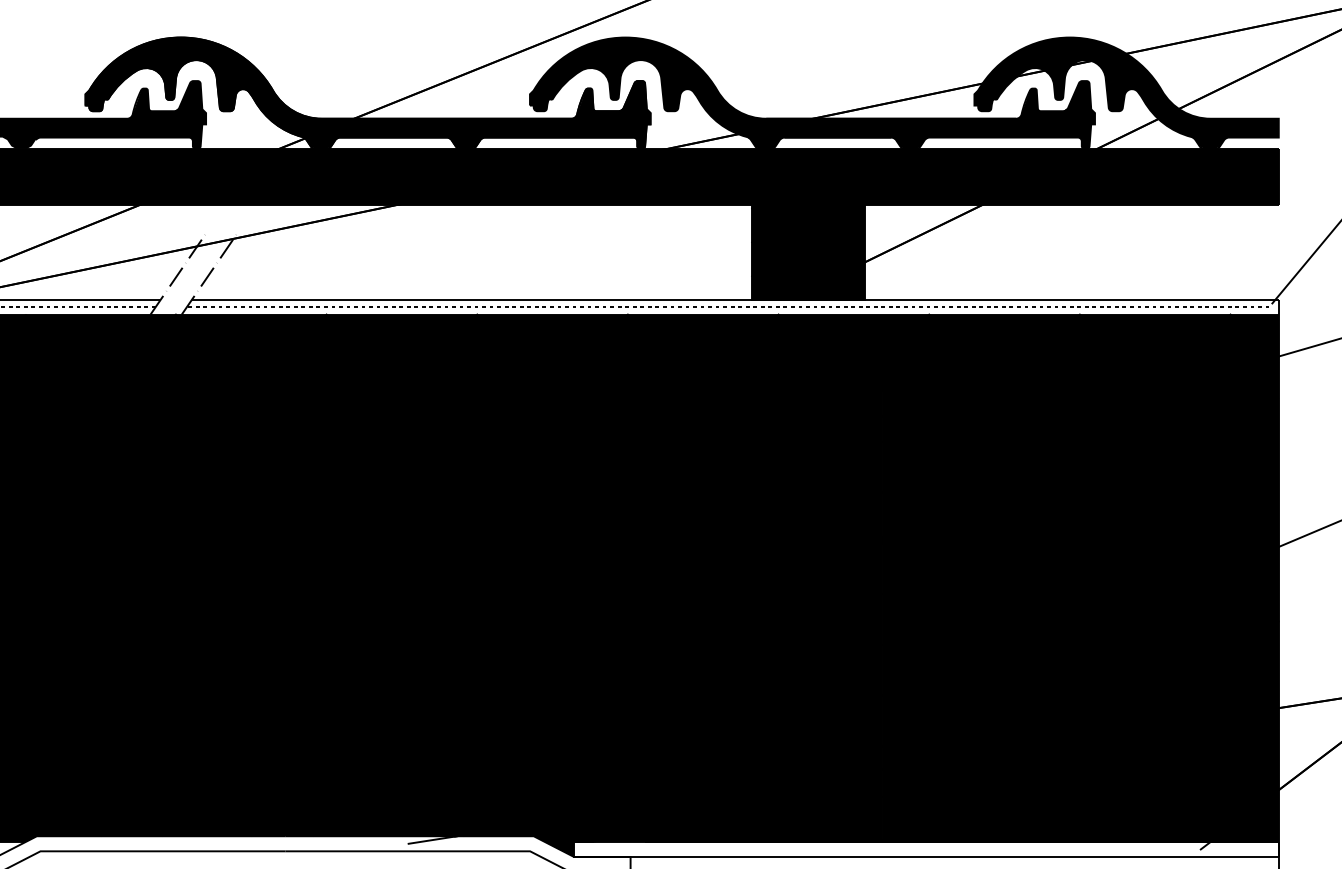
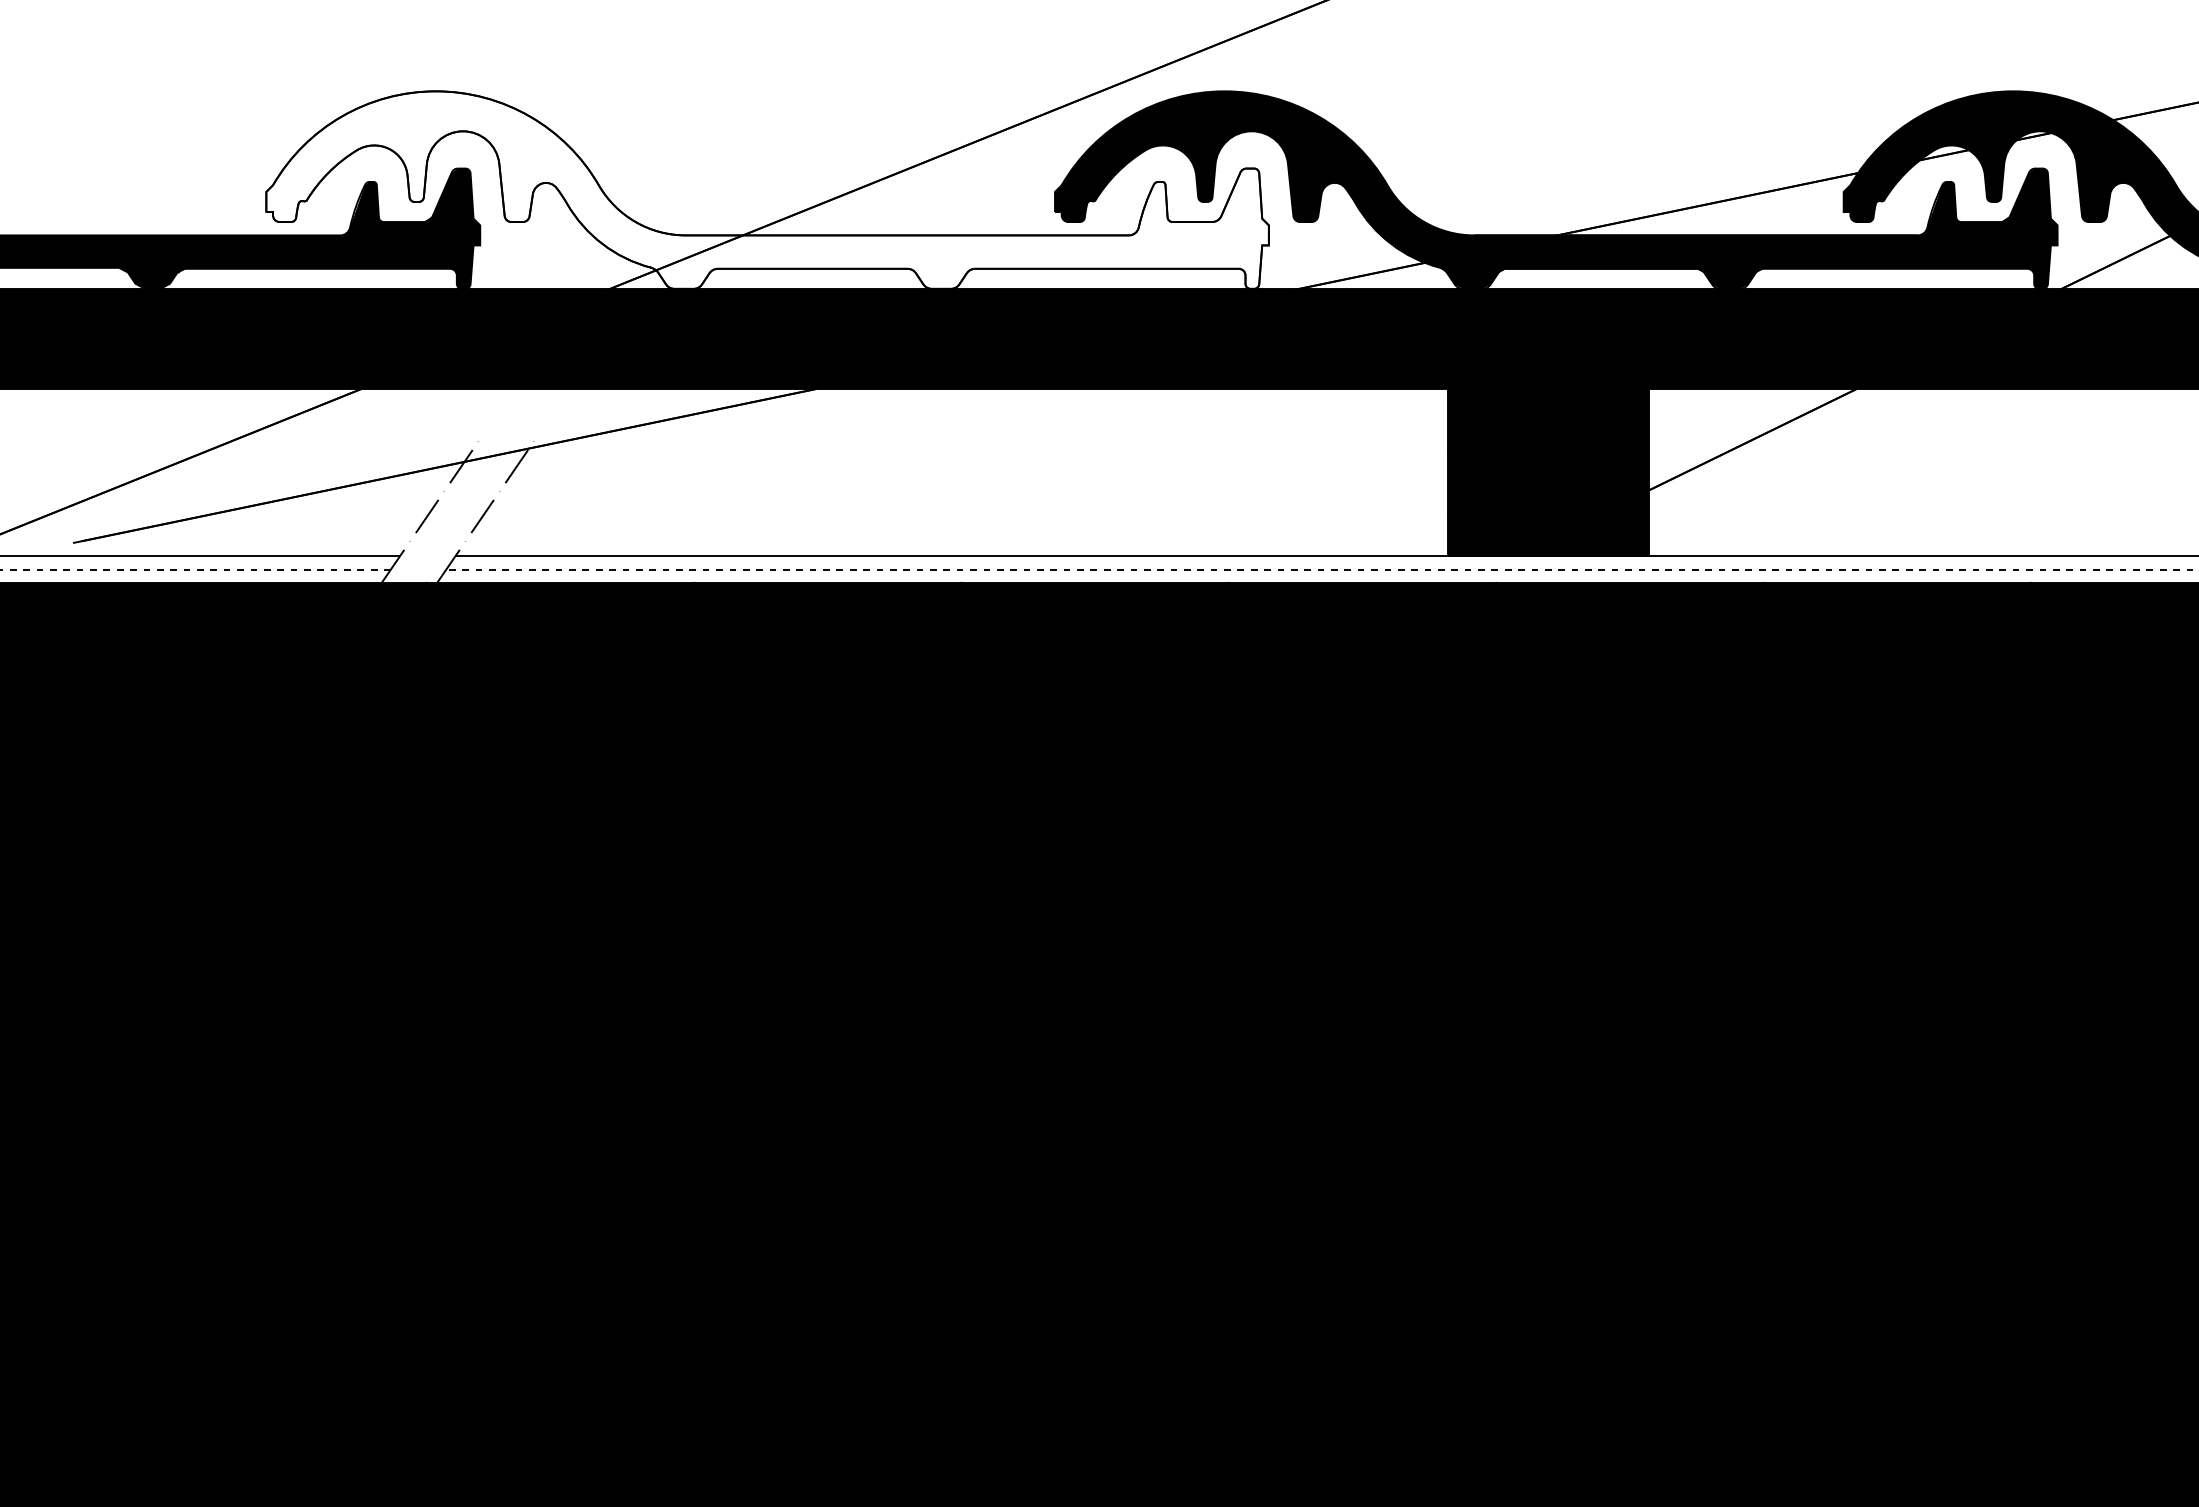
fill: (367, 92) -> (766, 188), removed

